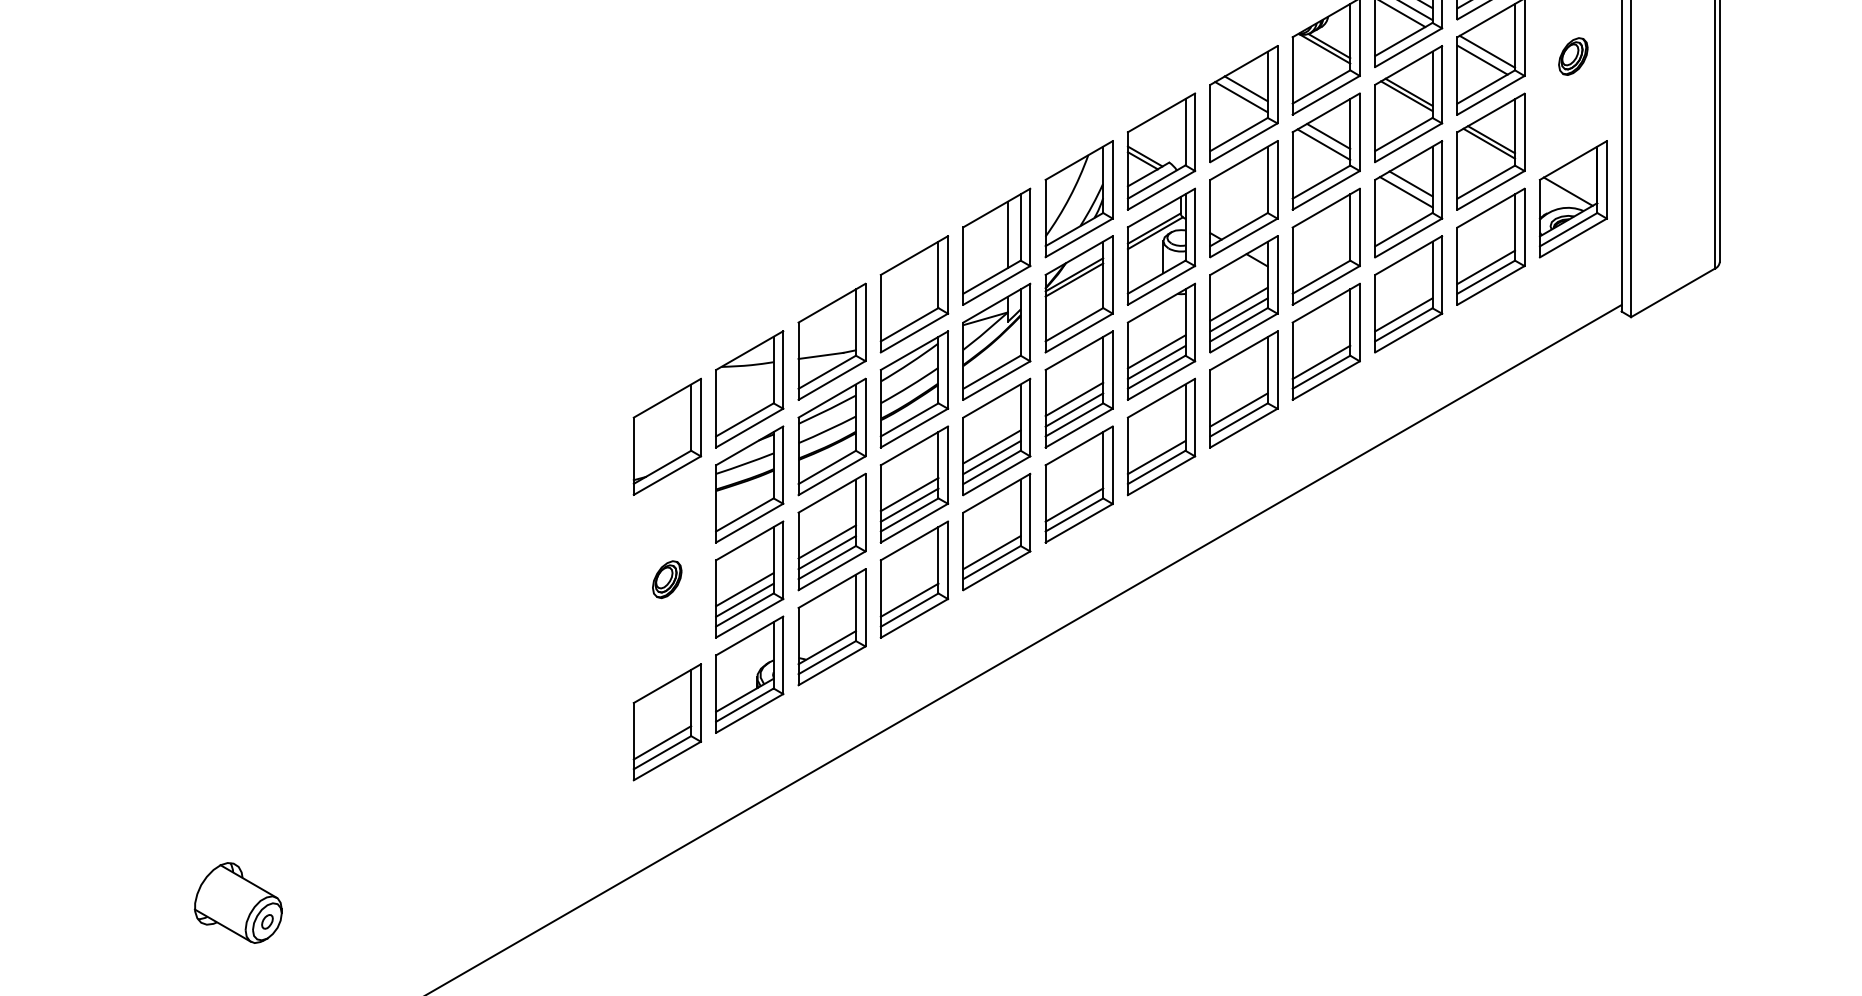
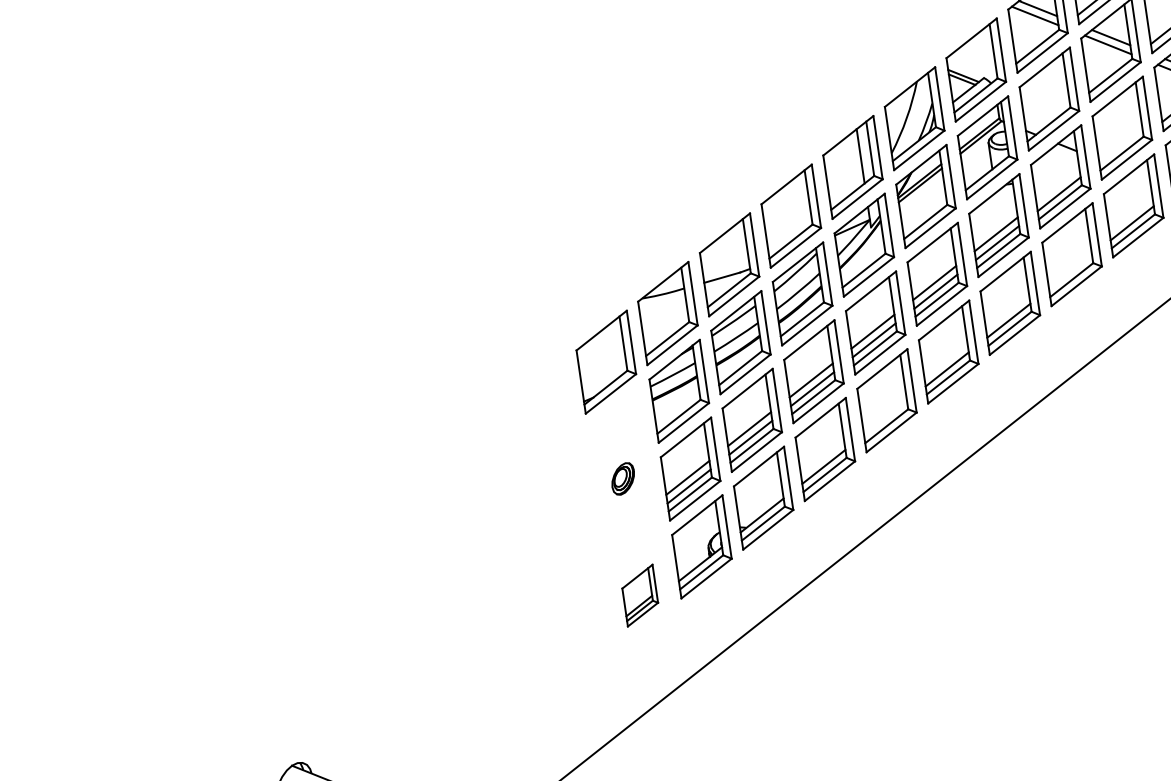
line: (1238, 303) -> (1057, 185), removed
line: (1238, 409) -> (1070, 271), removed
line: (991, 552) -> (885, 418), removed
part: (666, 722) -> (639, 595), size x0.6

